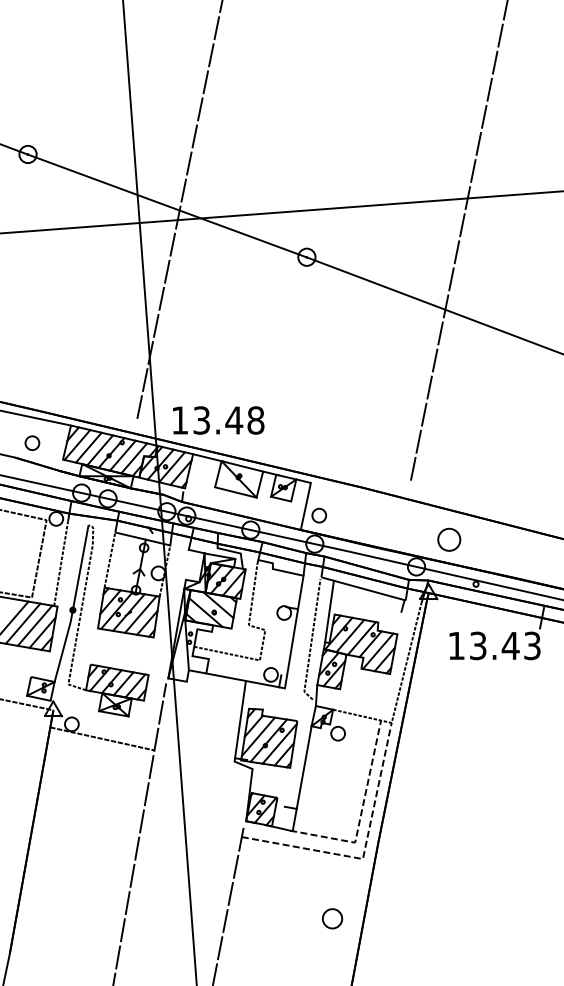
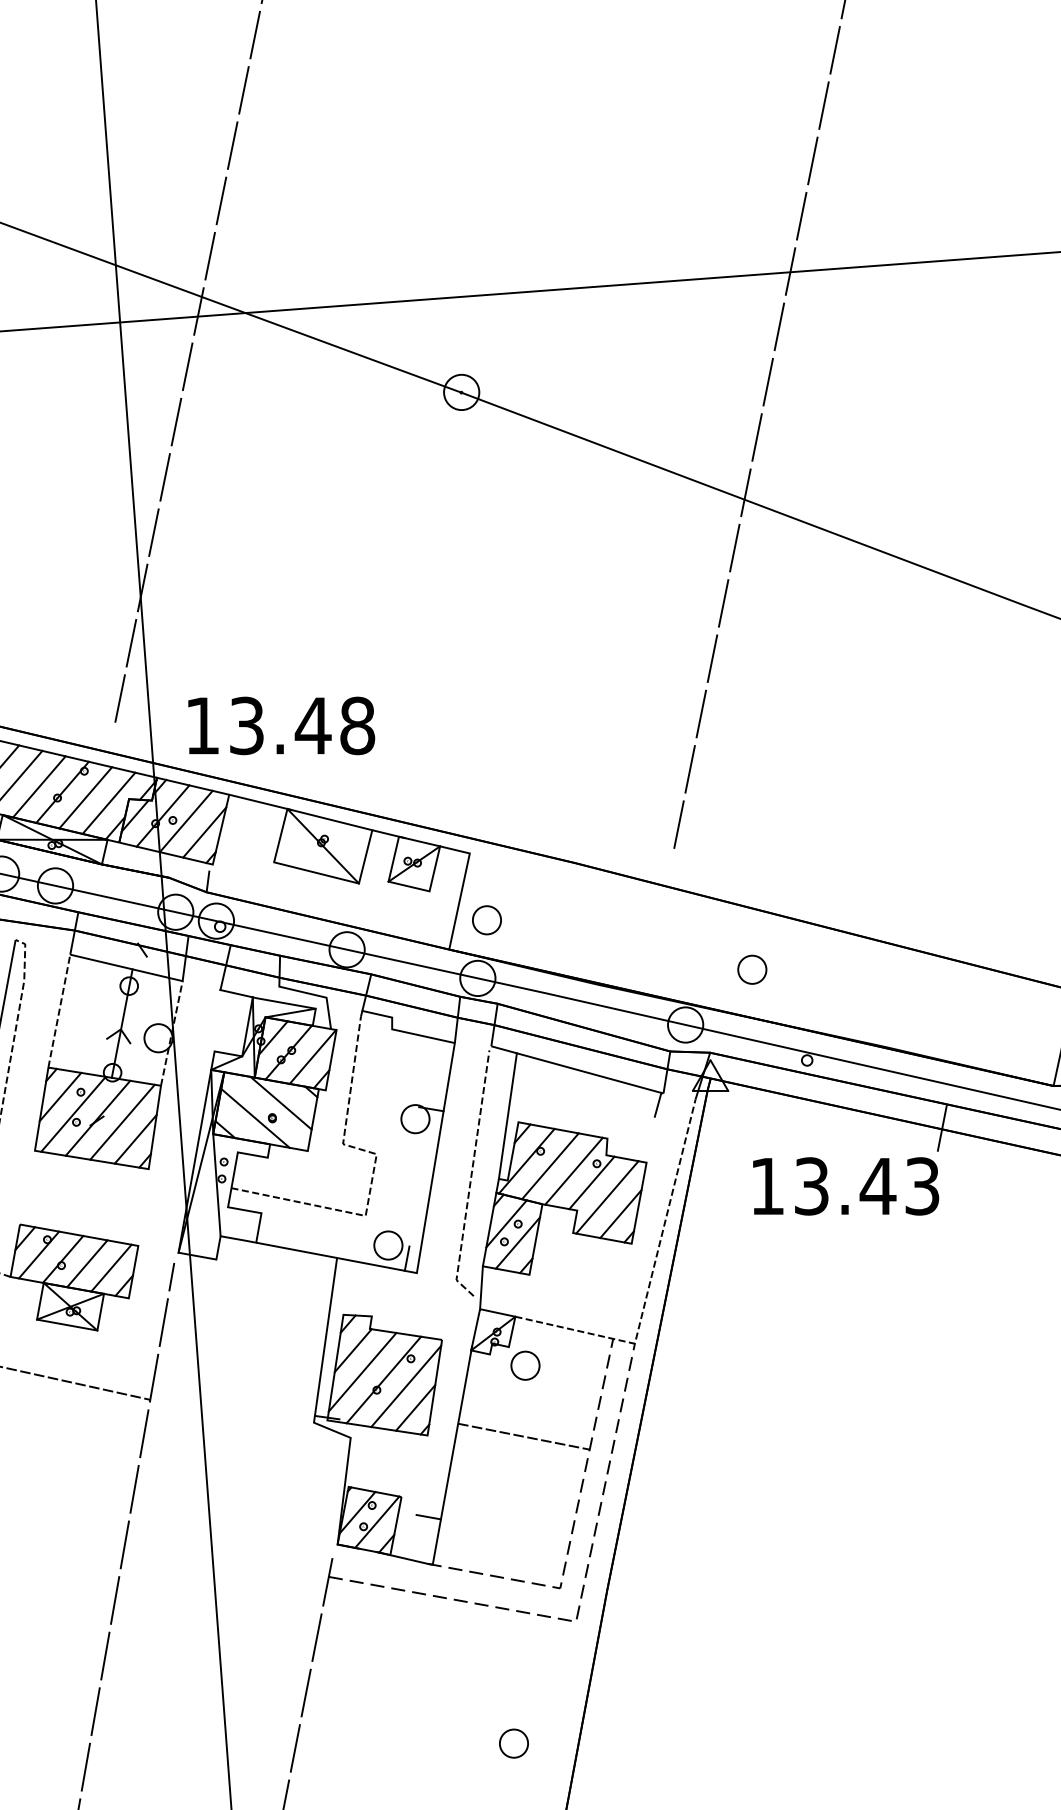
part: (448, 539) -> (750, 968), size x0.62
line: (337, 768) -> (524, 1436), added
part: (332, 918) -> (513, 1743), size x0.71

